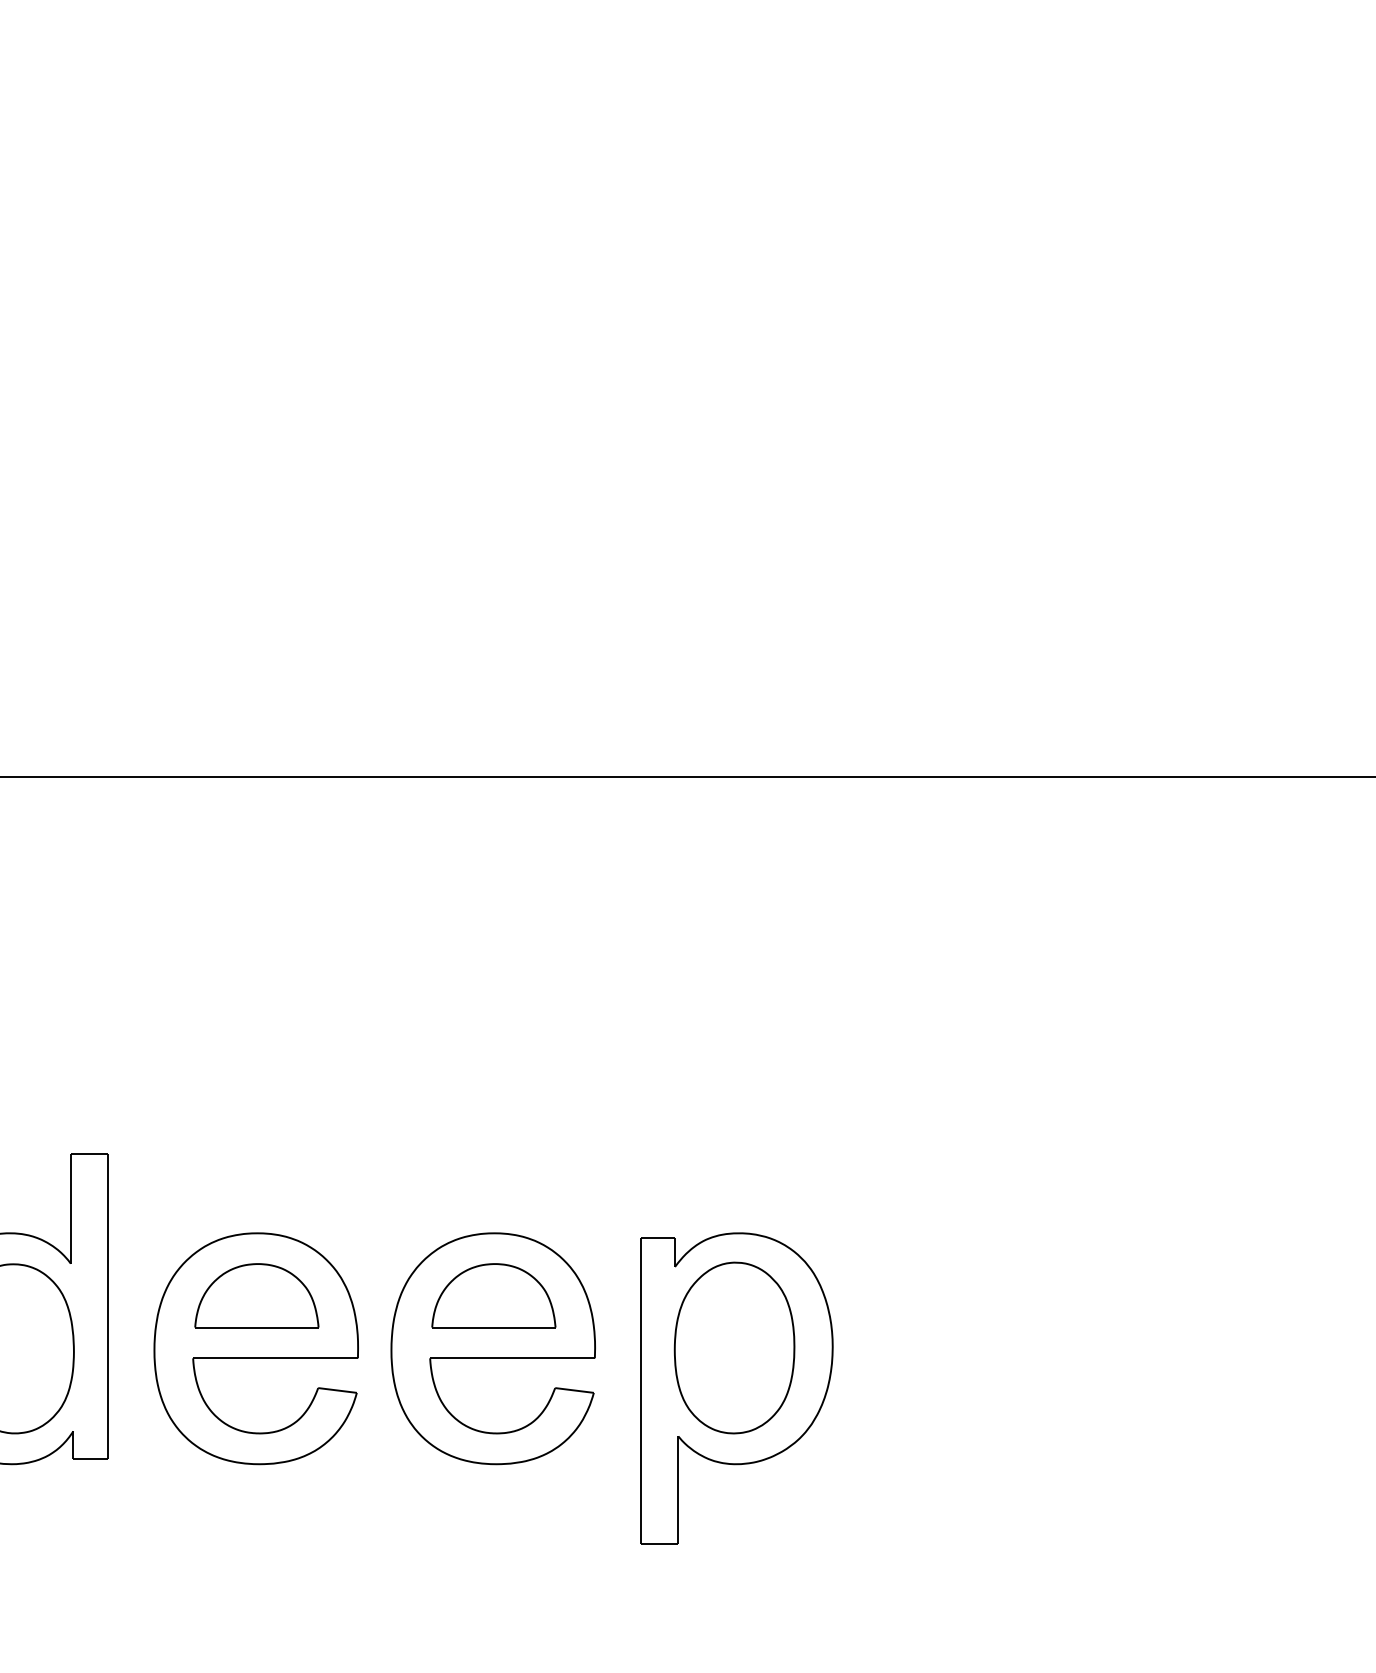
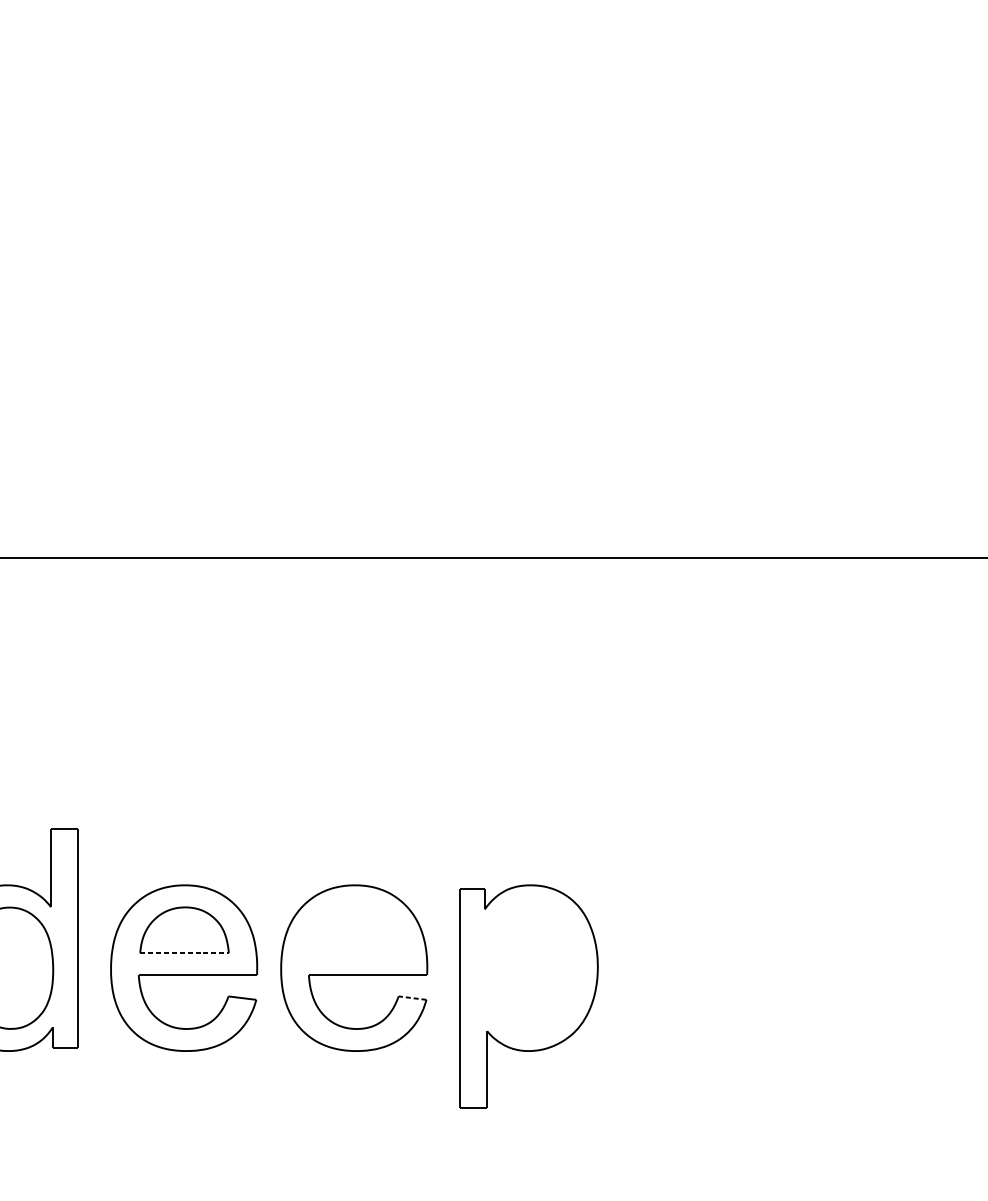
part: (493, 1295) -> (354, 929), removed
line: (256, 1327) -> (184, 952), solid -> dashed
part: (734, 1347) -> (527, 967), removed
line: (574, 1390) -> (412, 998), solid -> dashed

